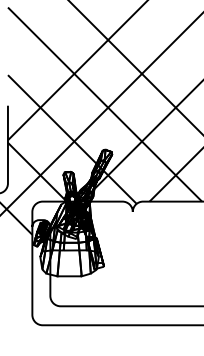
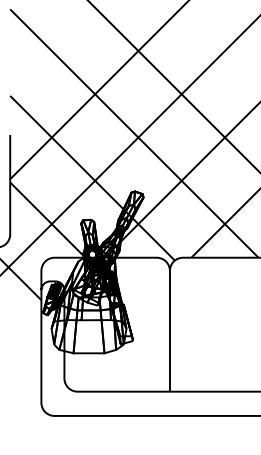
line: (132, 258) -> (169, 330), added

